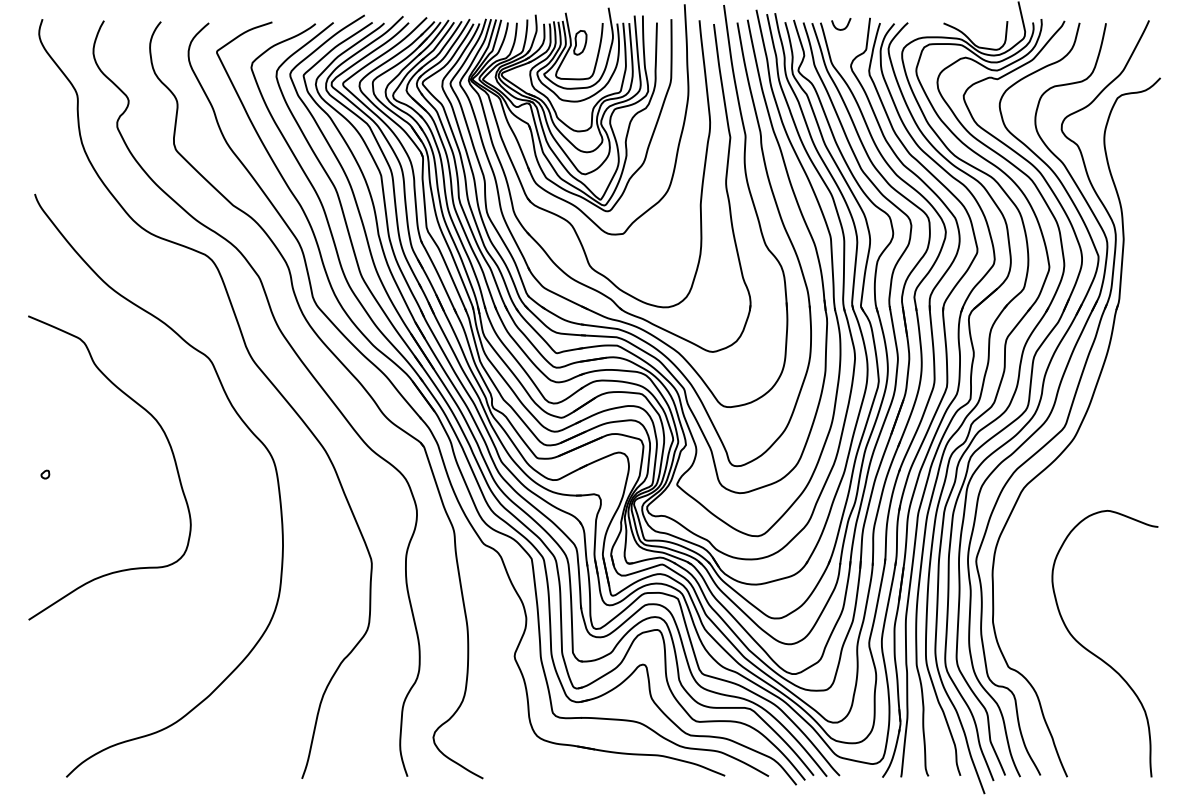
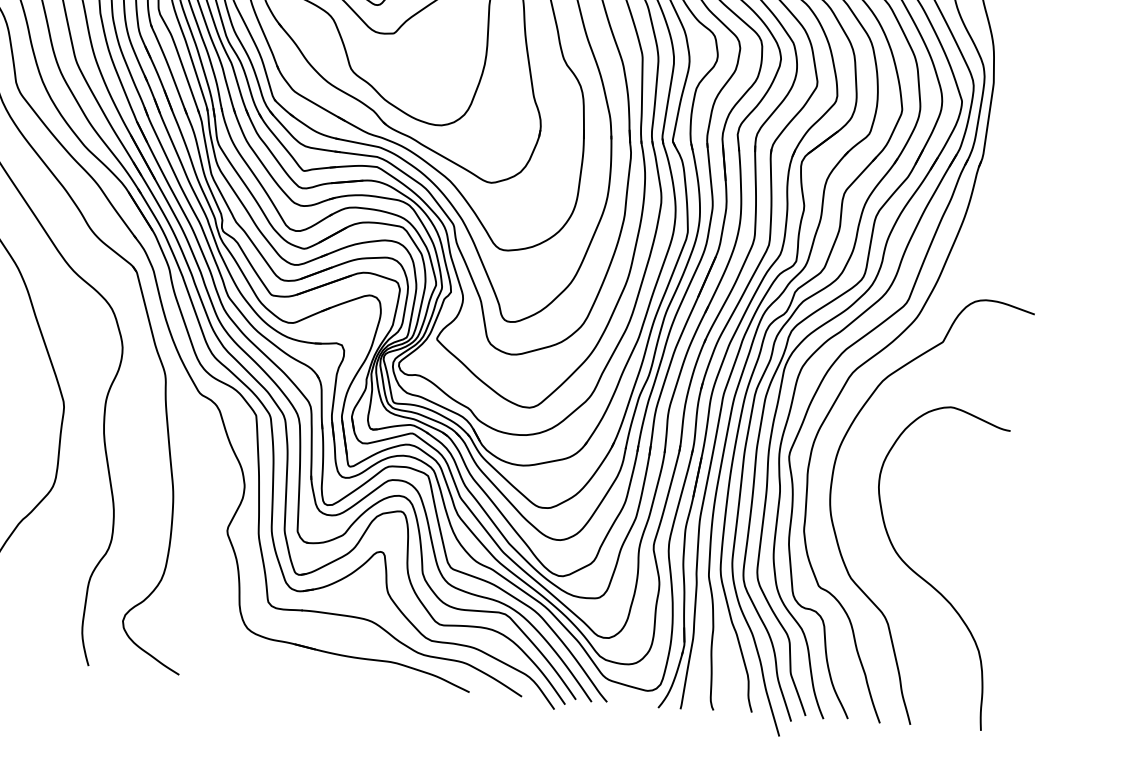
curve: (1019, 620) -> (835, 531), added

